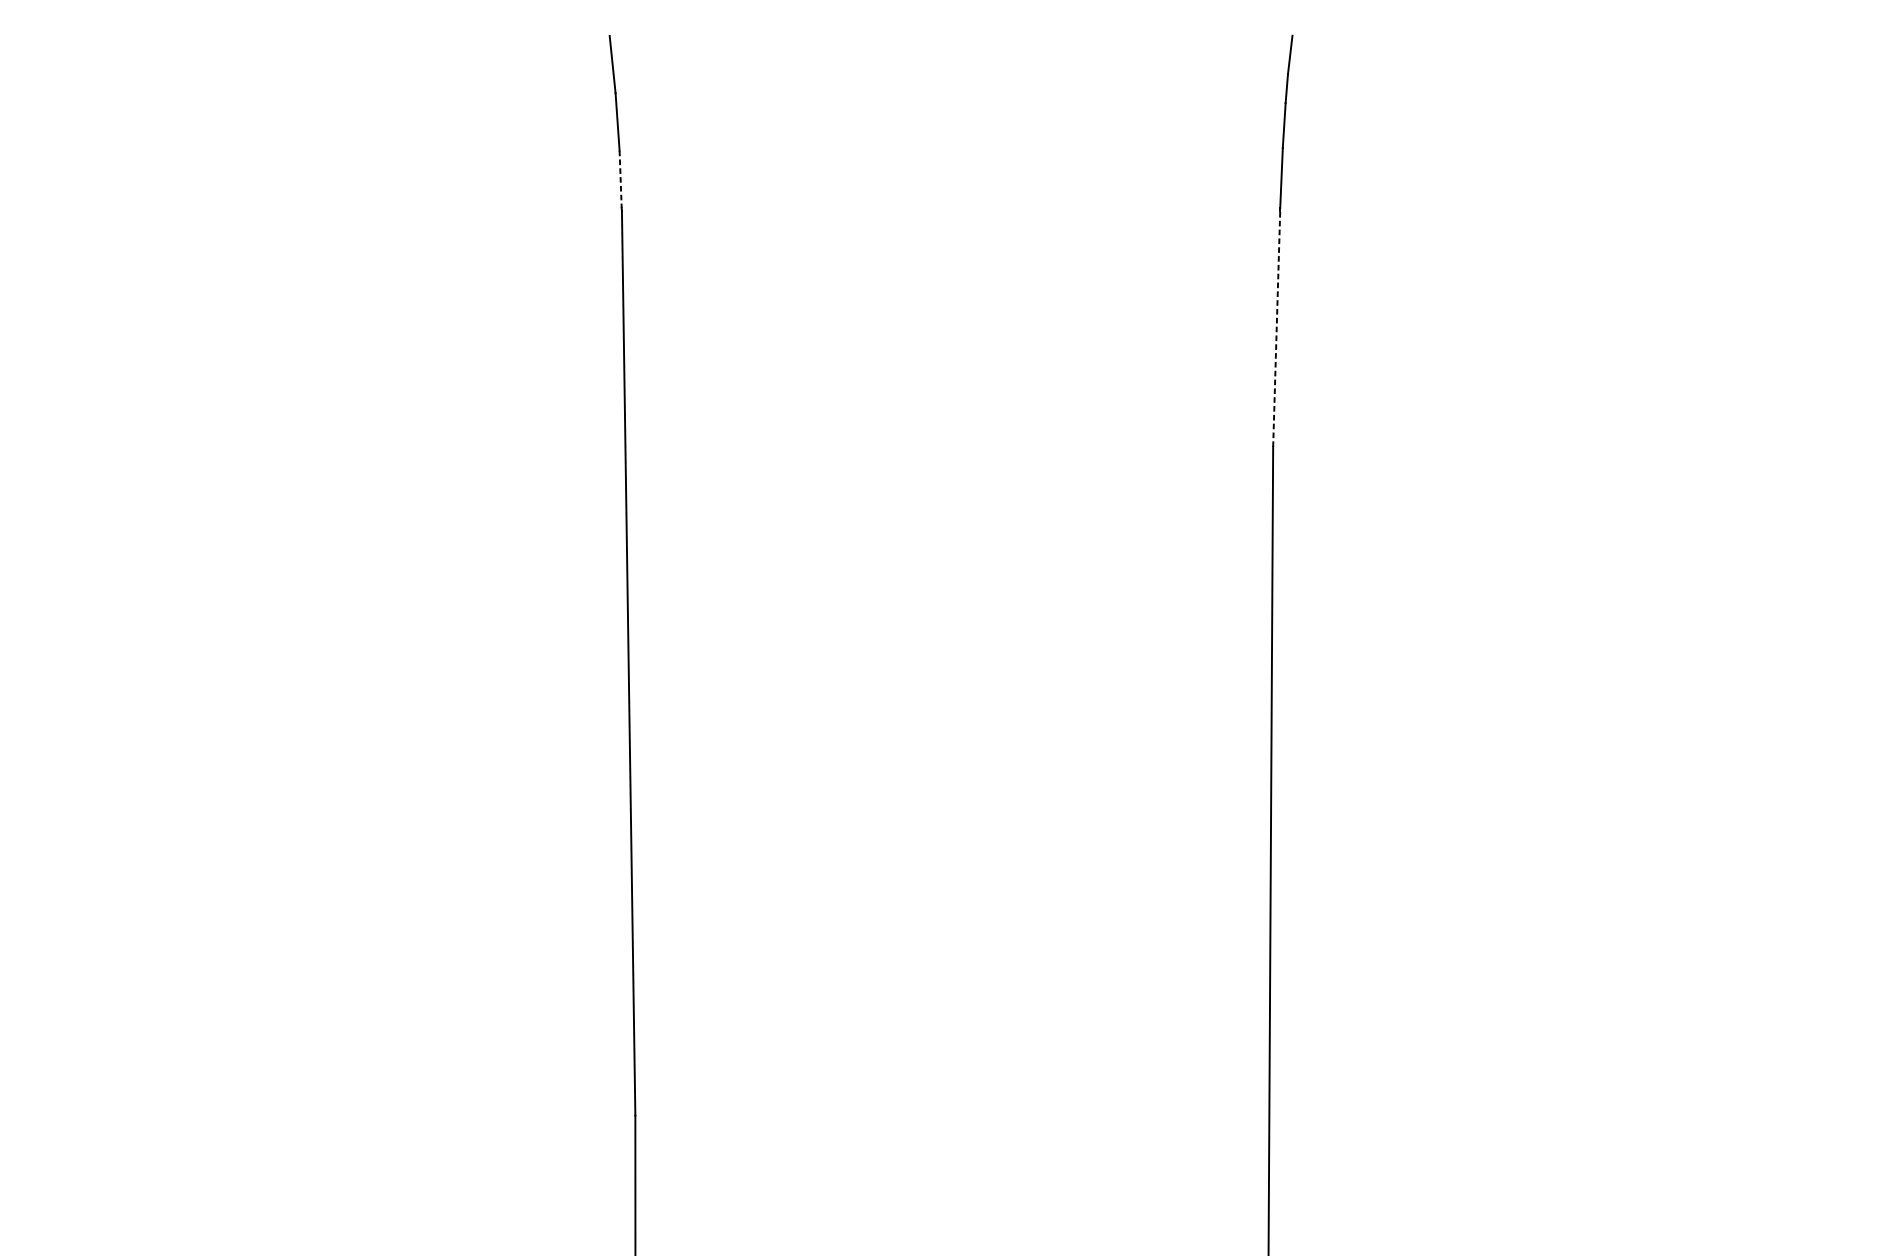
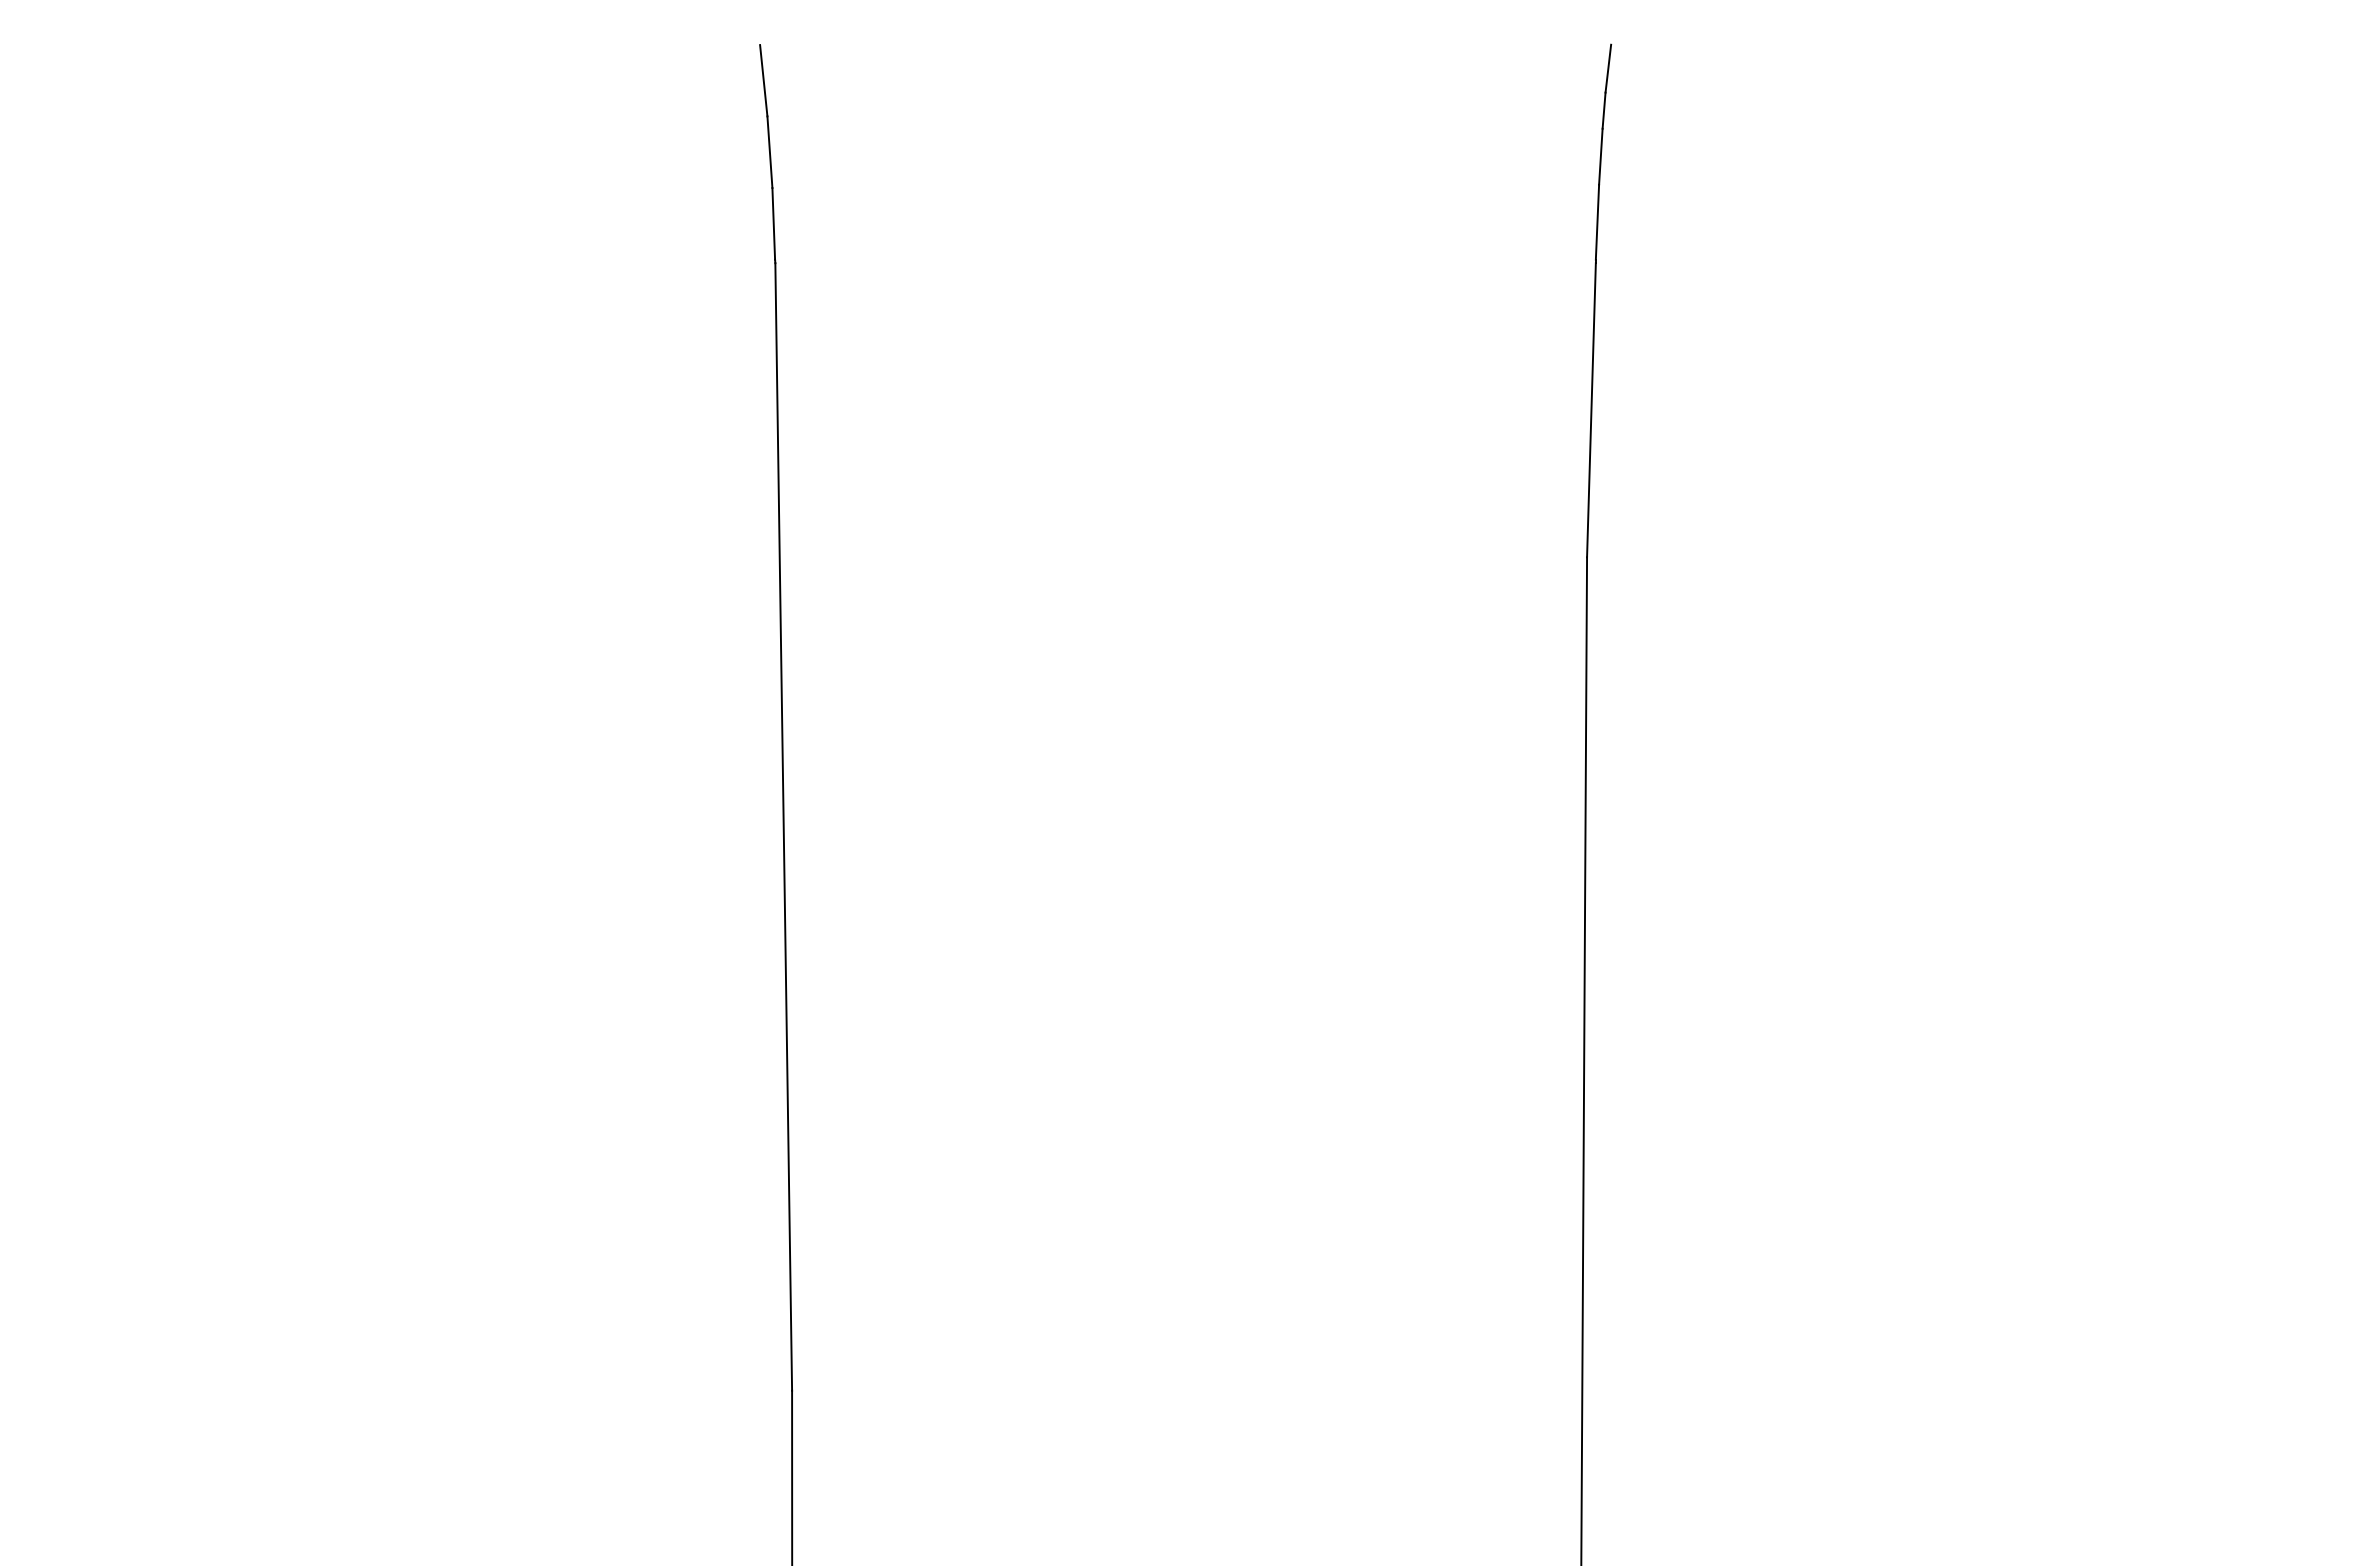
line: (620, 179) -> (773, 223), dashed -> solid
line: (1276, 328) -> (1591, 409), dashed -> solid

